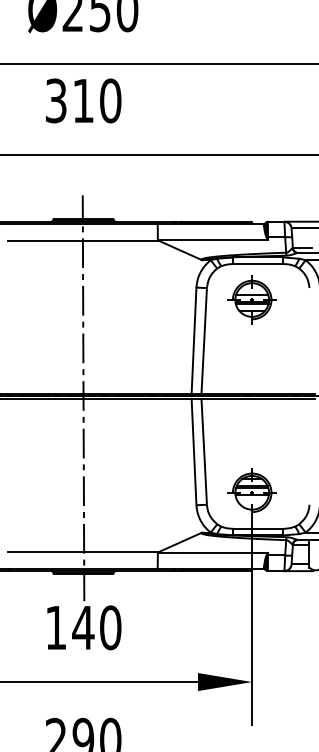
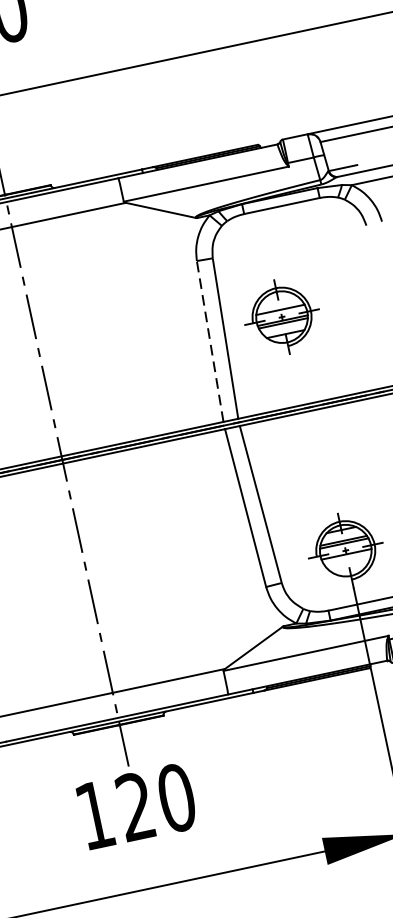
part: (251, 299) -> (280, 316), moved
line: (194, 340) -> (210, 340), solid -> dashed
text: (83, 627) -> (135, 806), 140 -> 120

